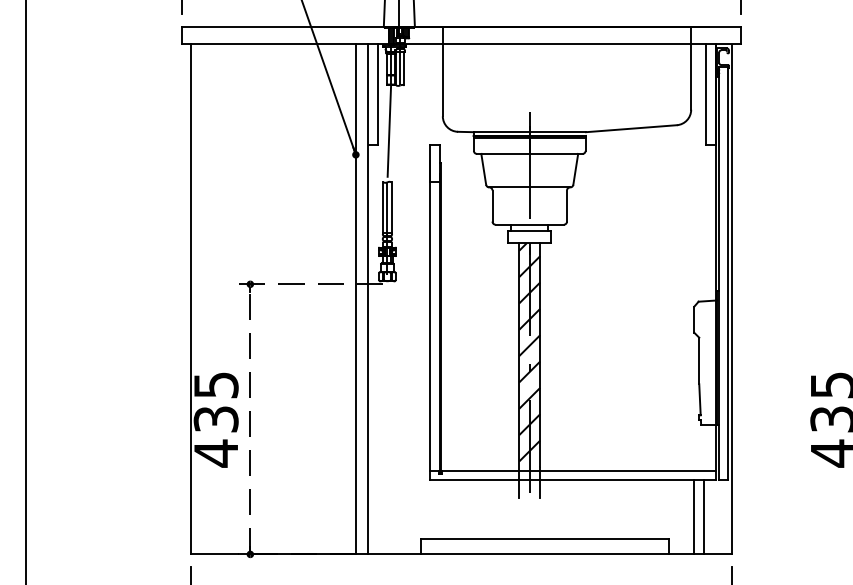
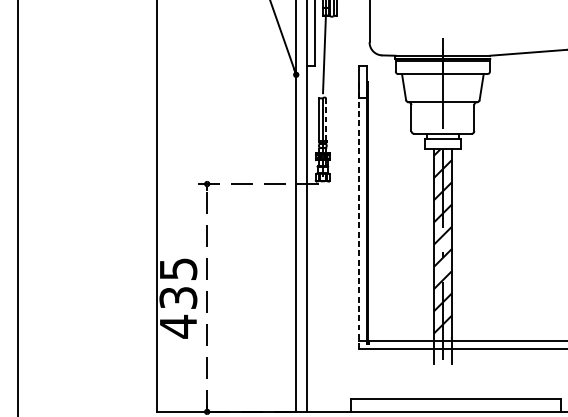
line: (391, 208) -> (326, 120), solid -> dashed
line: (430, 320) -> (359, 214), solid -> dashed

